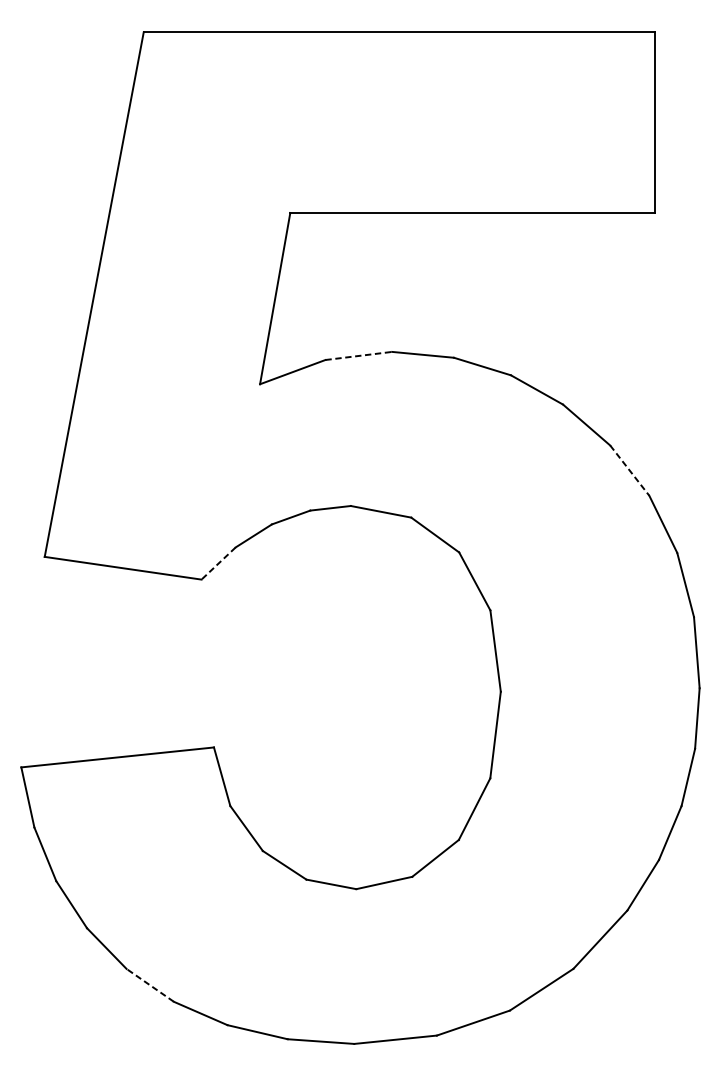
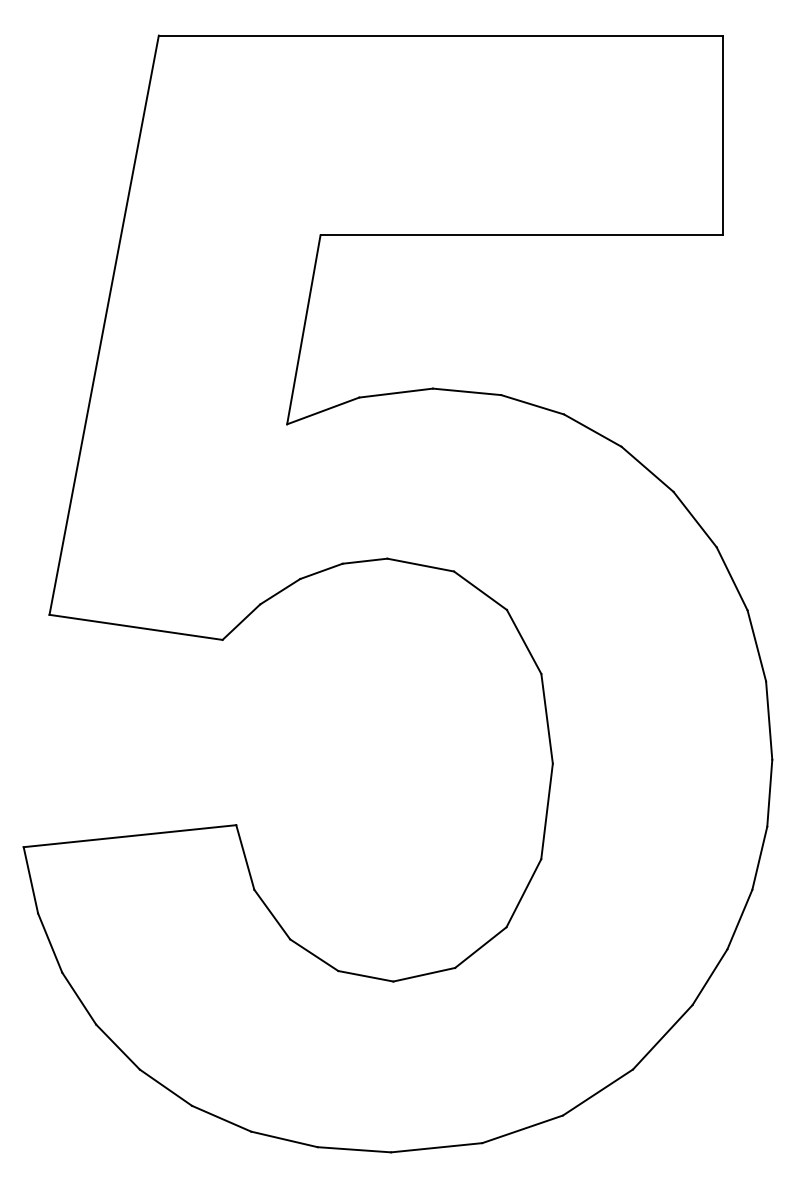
line: (359, 356) -> (396, 393), dashed -> solid
line: (630, 471) -> (695, 520), dashed -> solid
line: (218, 563) -> (241, 622), dashed -> solid
line: (149, 985) -> (165, 1087), dashed -> solid

